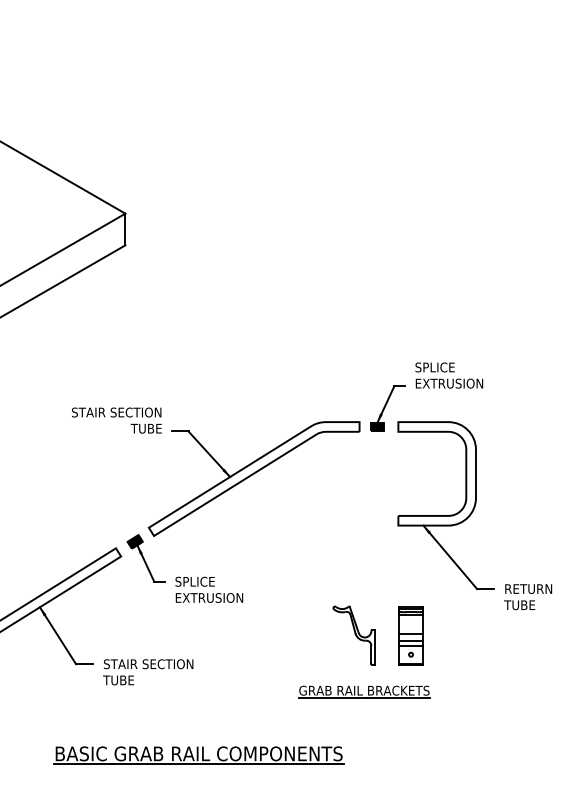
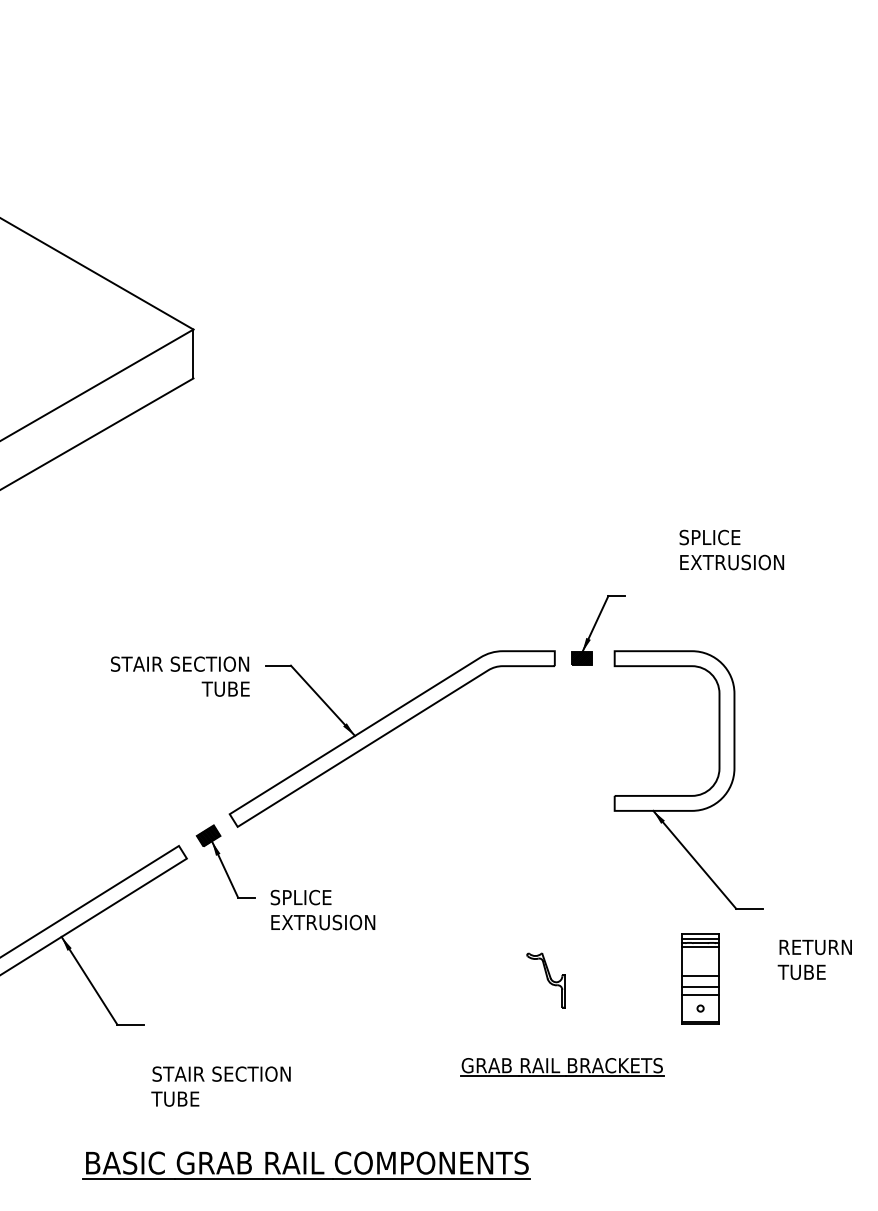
text: (449, 375) -> (732, 549), moved
text: (116, 420) -> (179, 676), moved
text: (528, 597) -> (815, 960), moved
part: (353, 635) -> (545, 980), size x0.6
part: (410, 635) -> (699, 978), moved
text: (148, 672) -> (221, 1086), moved

